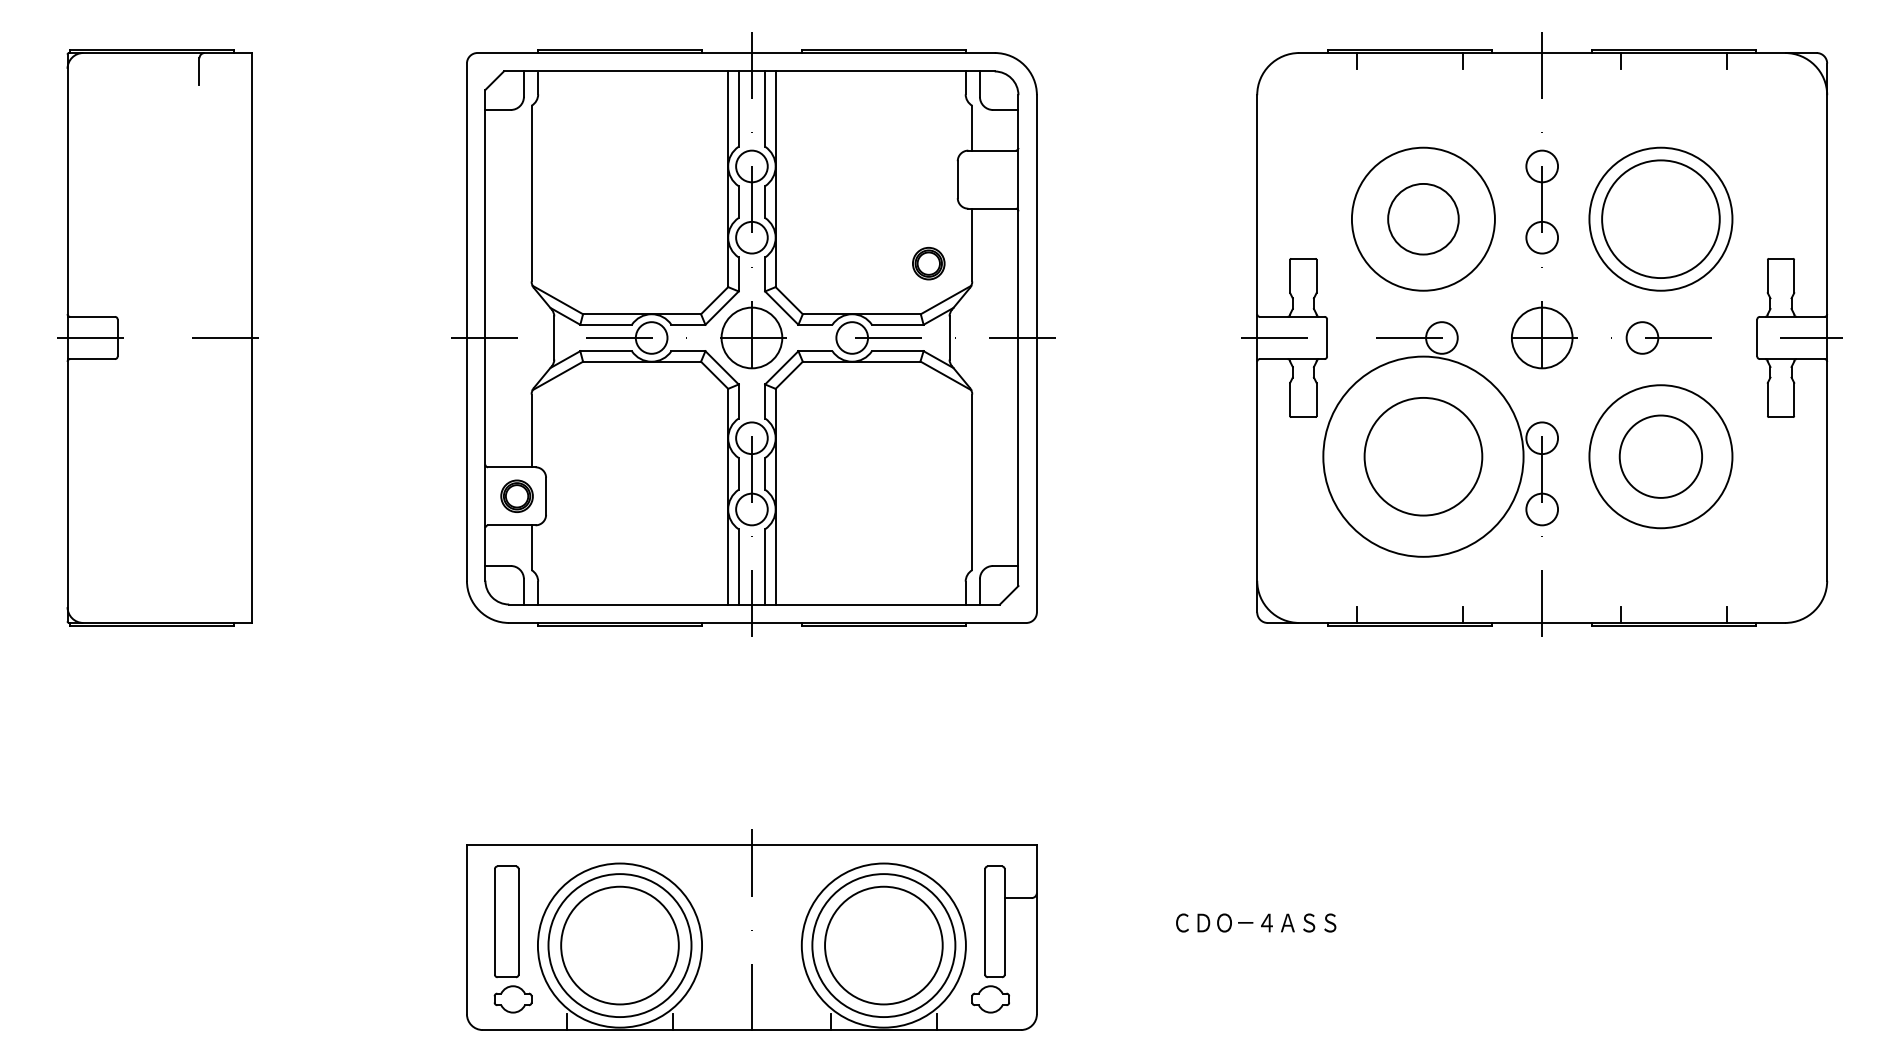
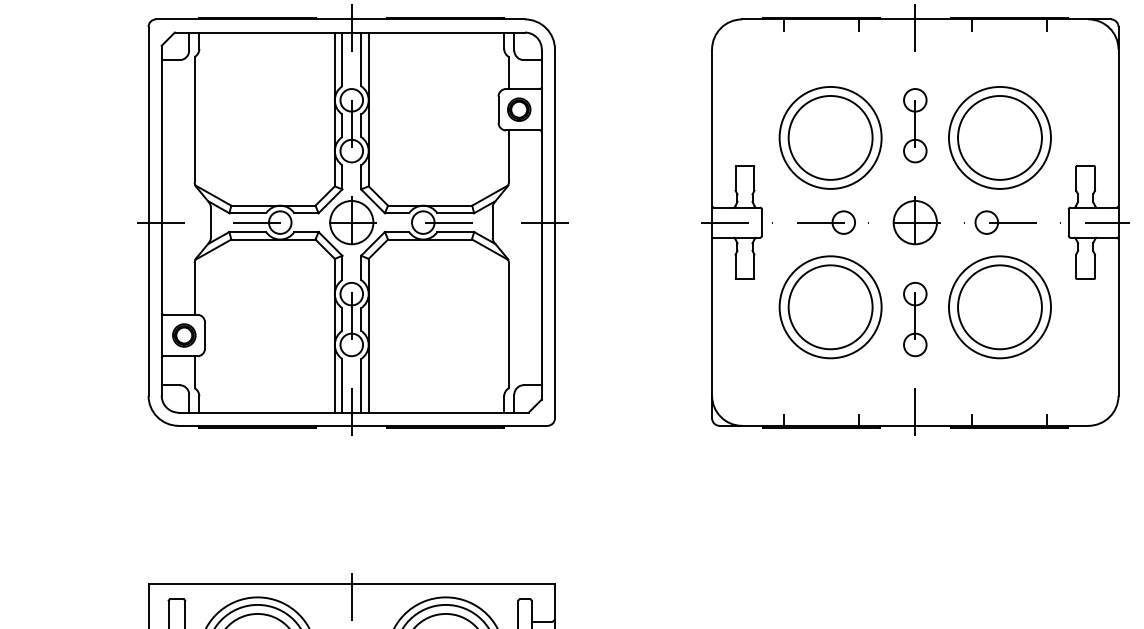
circle: (1423, 219) -> (830, 138), size x1.67
part: (928, 263) -> (519, 109), moved
circle: (1422, 456) -> (829, 307), size x0.71
circle: (1660, 456) -> (999, 307), size x1.43

